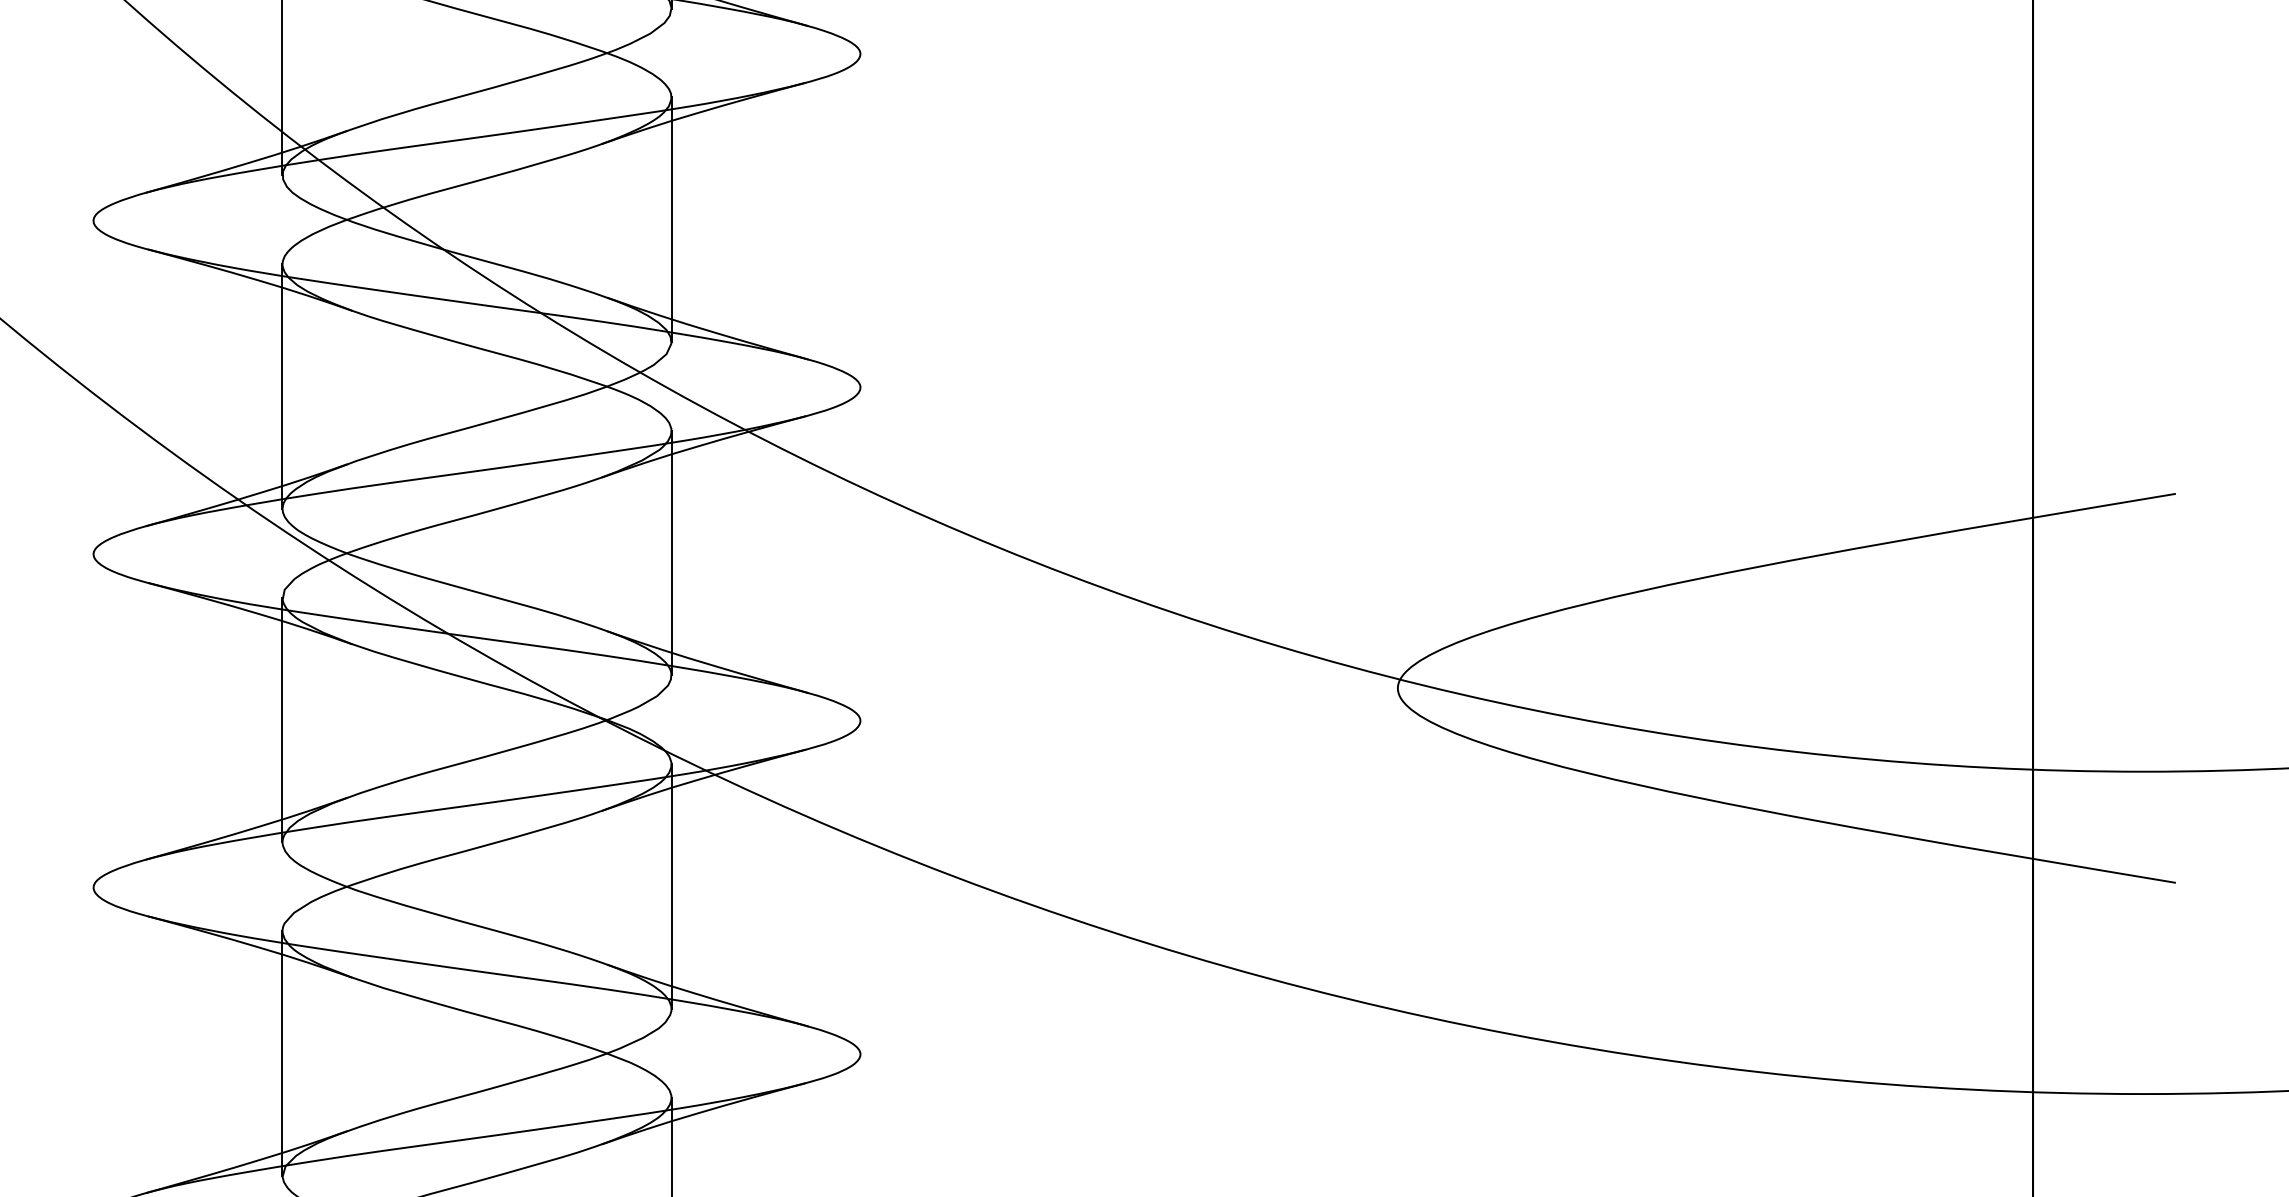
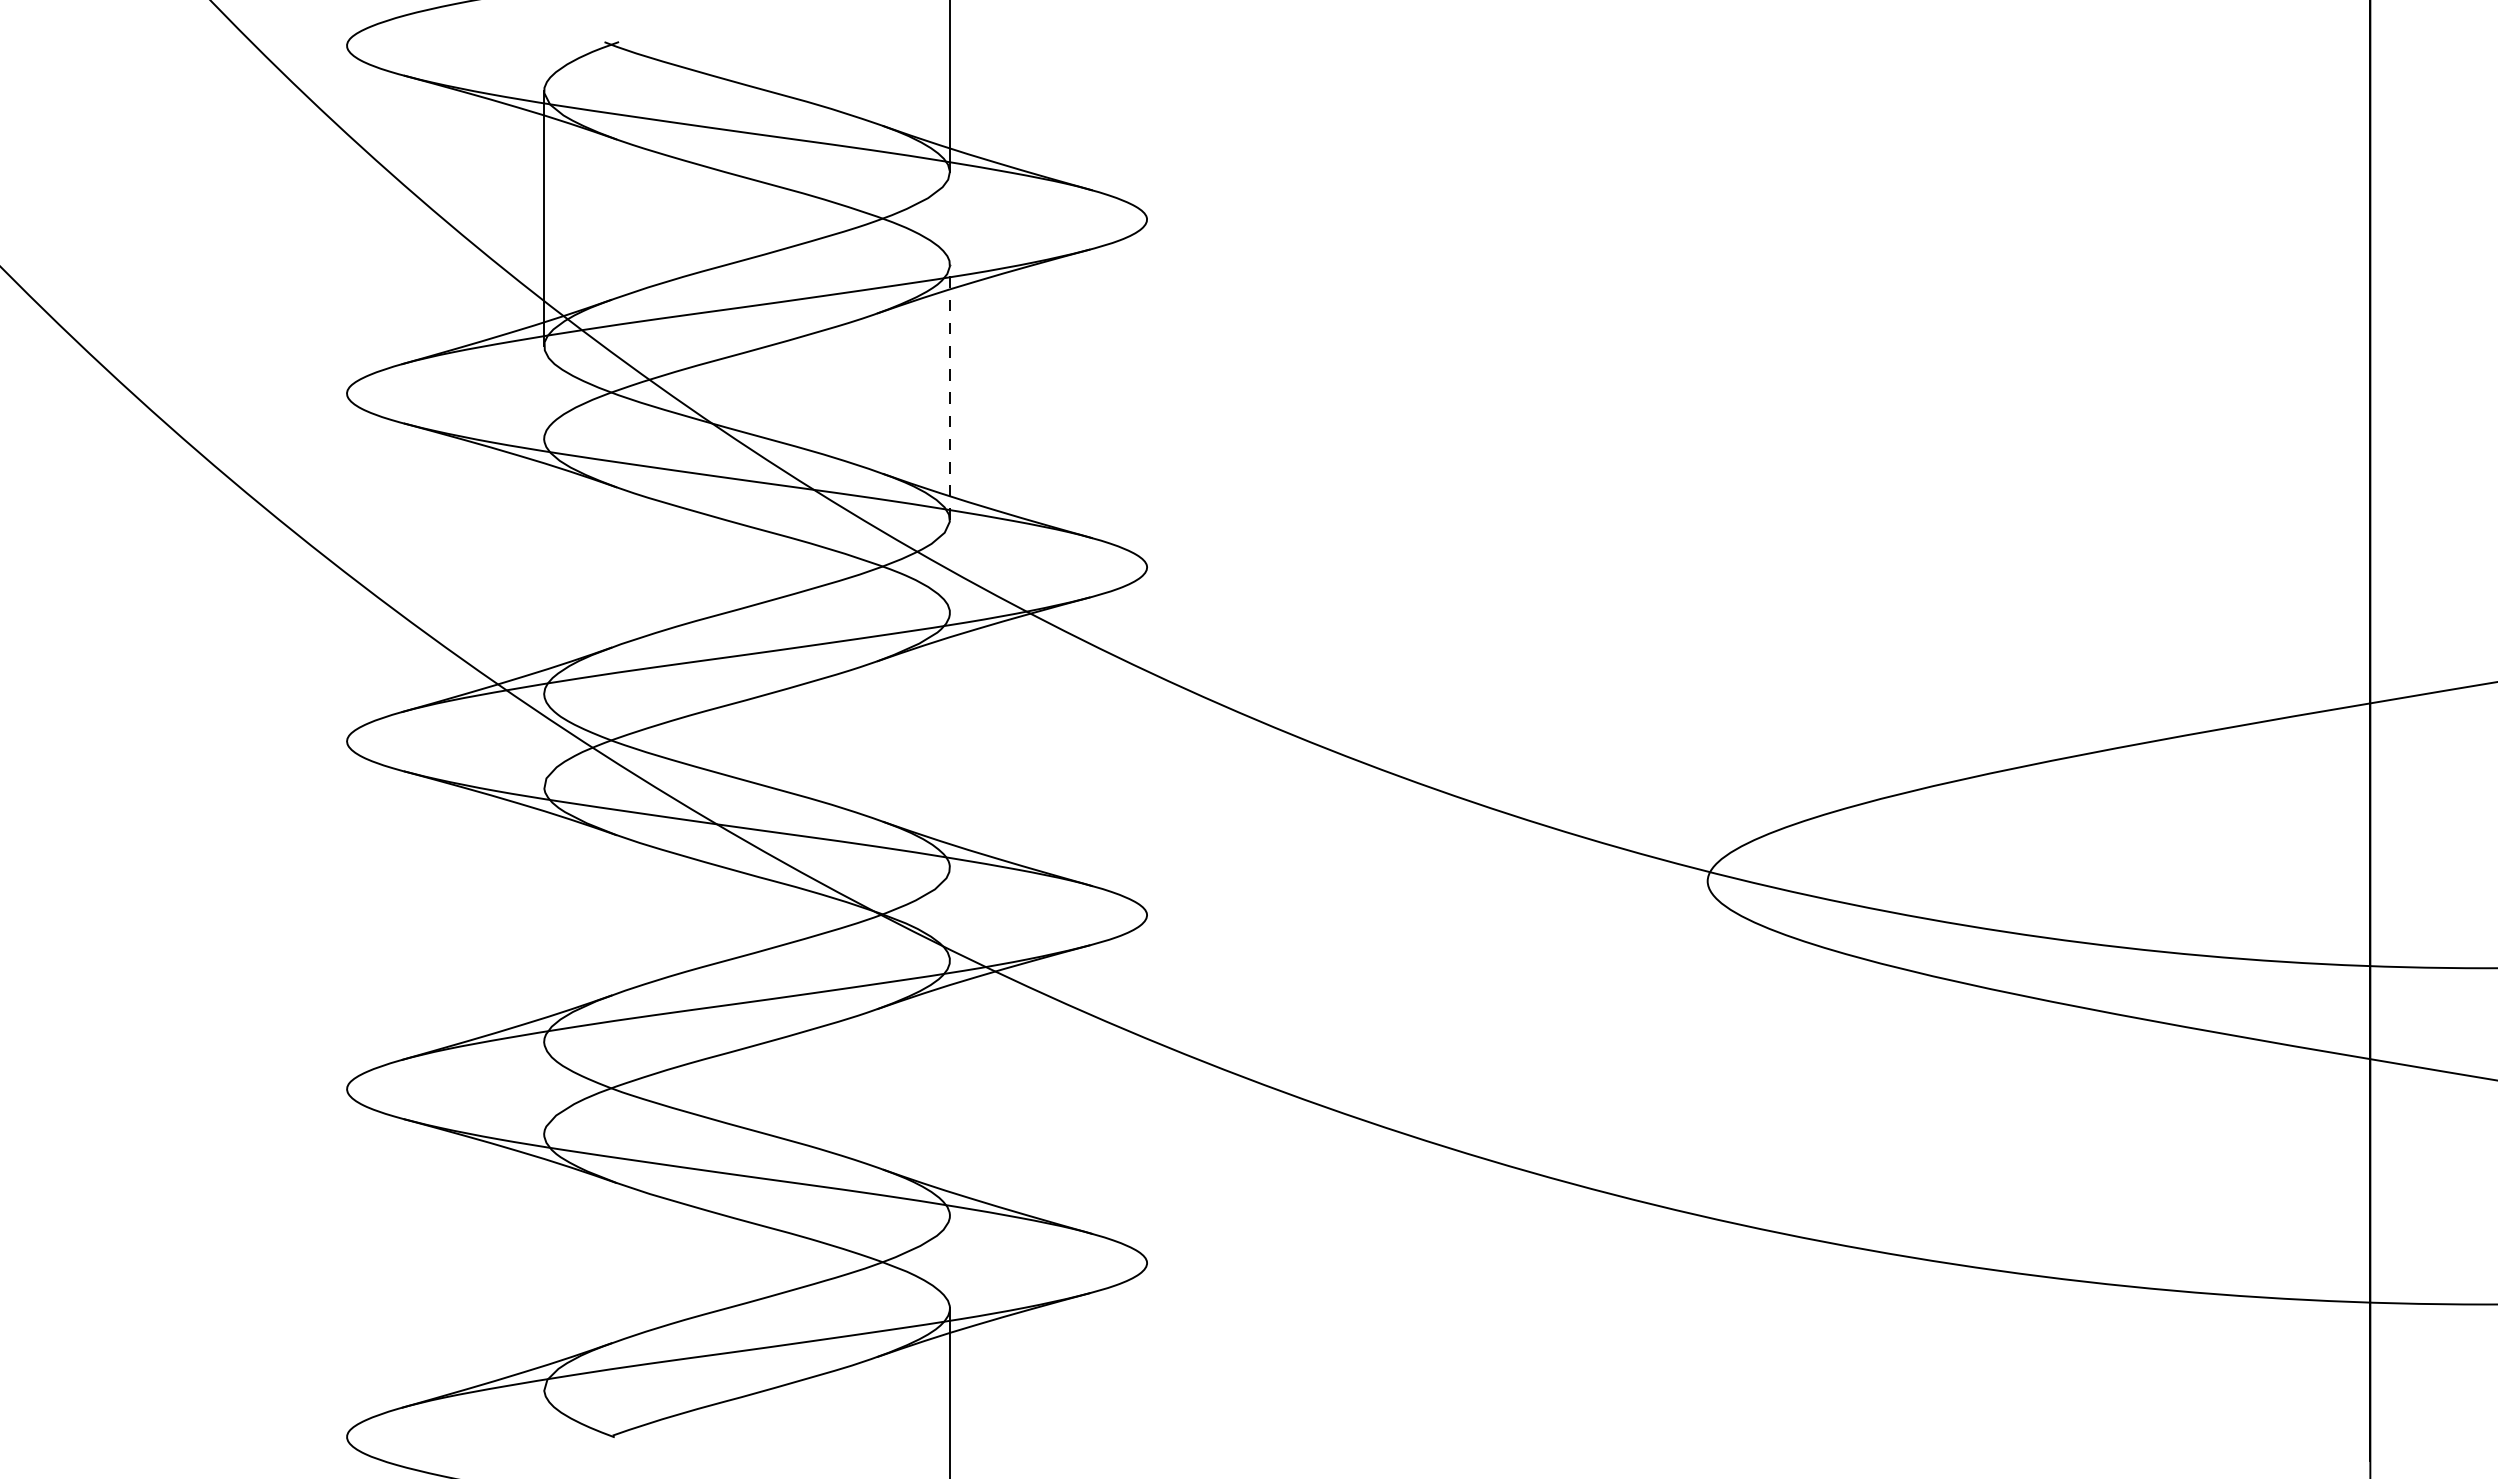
line: (671, 219) -> (949, 392), solid -> dashed
line: (282, 385) -> (544, 565), removed
line: (671, 552) -> (949, 739), removed
line: (282, 719) -> (544, 913), removed
line: (671, 886) -> (949, 1087), removed
line: (282, 1052) -> (544, 1261), removed

